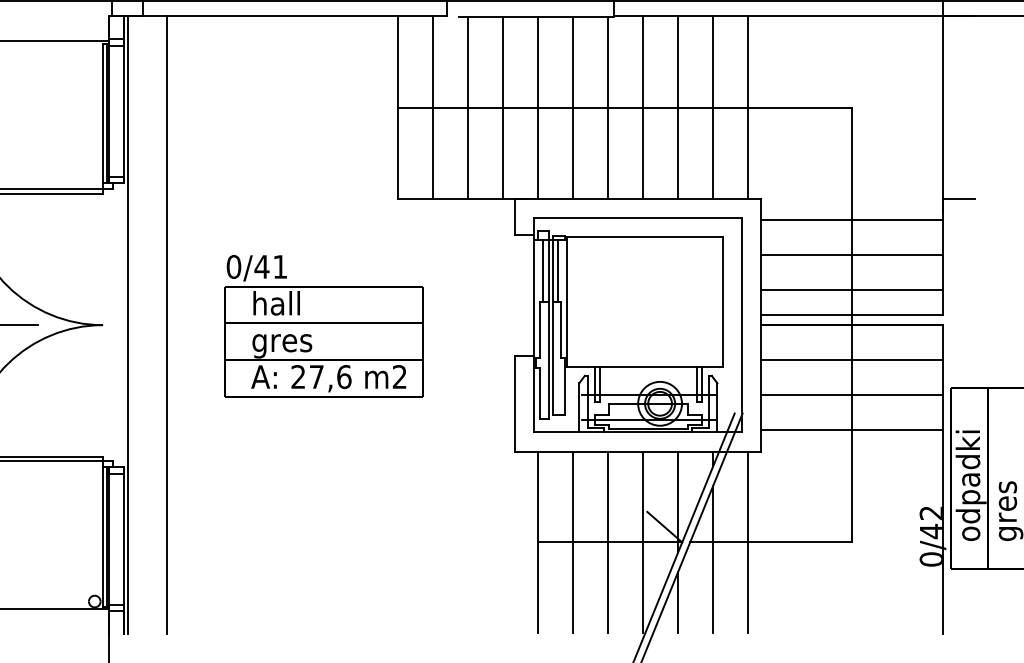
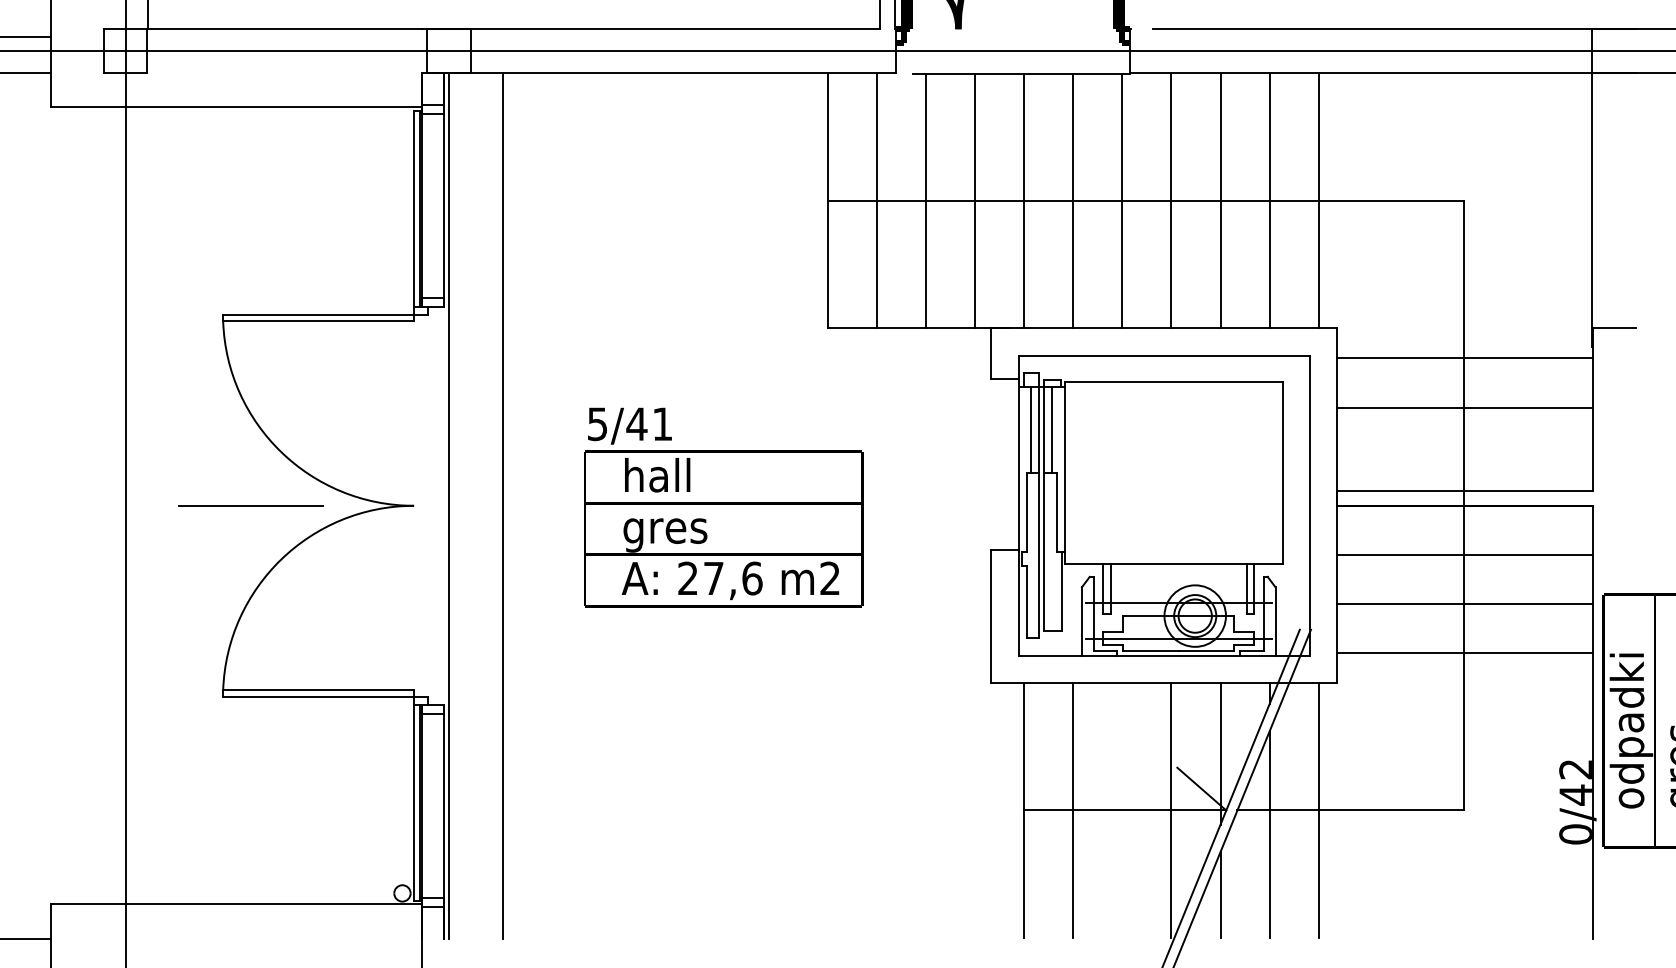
text: (233, 267) -> (597, 424), 0/41 -> 5/41
line: (851, 289) -> (1463, 456), removed
line: (608, 542) -> (1122, 810), removed

